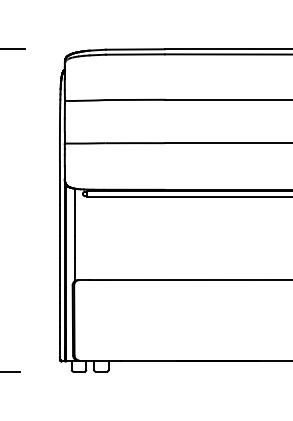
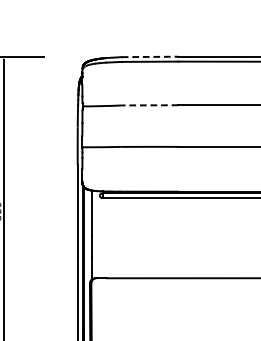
line: (135, 49) -> (150, 56), solid -> dashed
line: (134, 99) -> (149, 104), solid -> dashed

